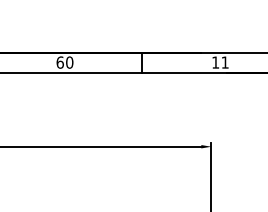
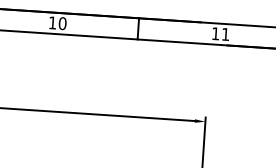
text: (59, 62) -> (51, 22), 60 -> 10

